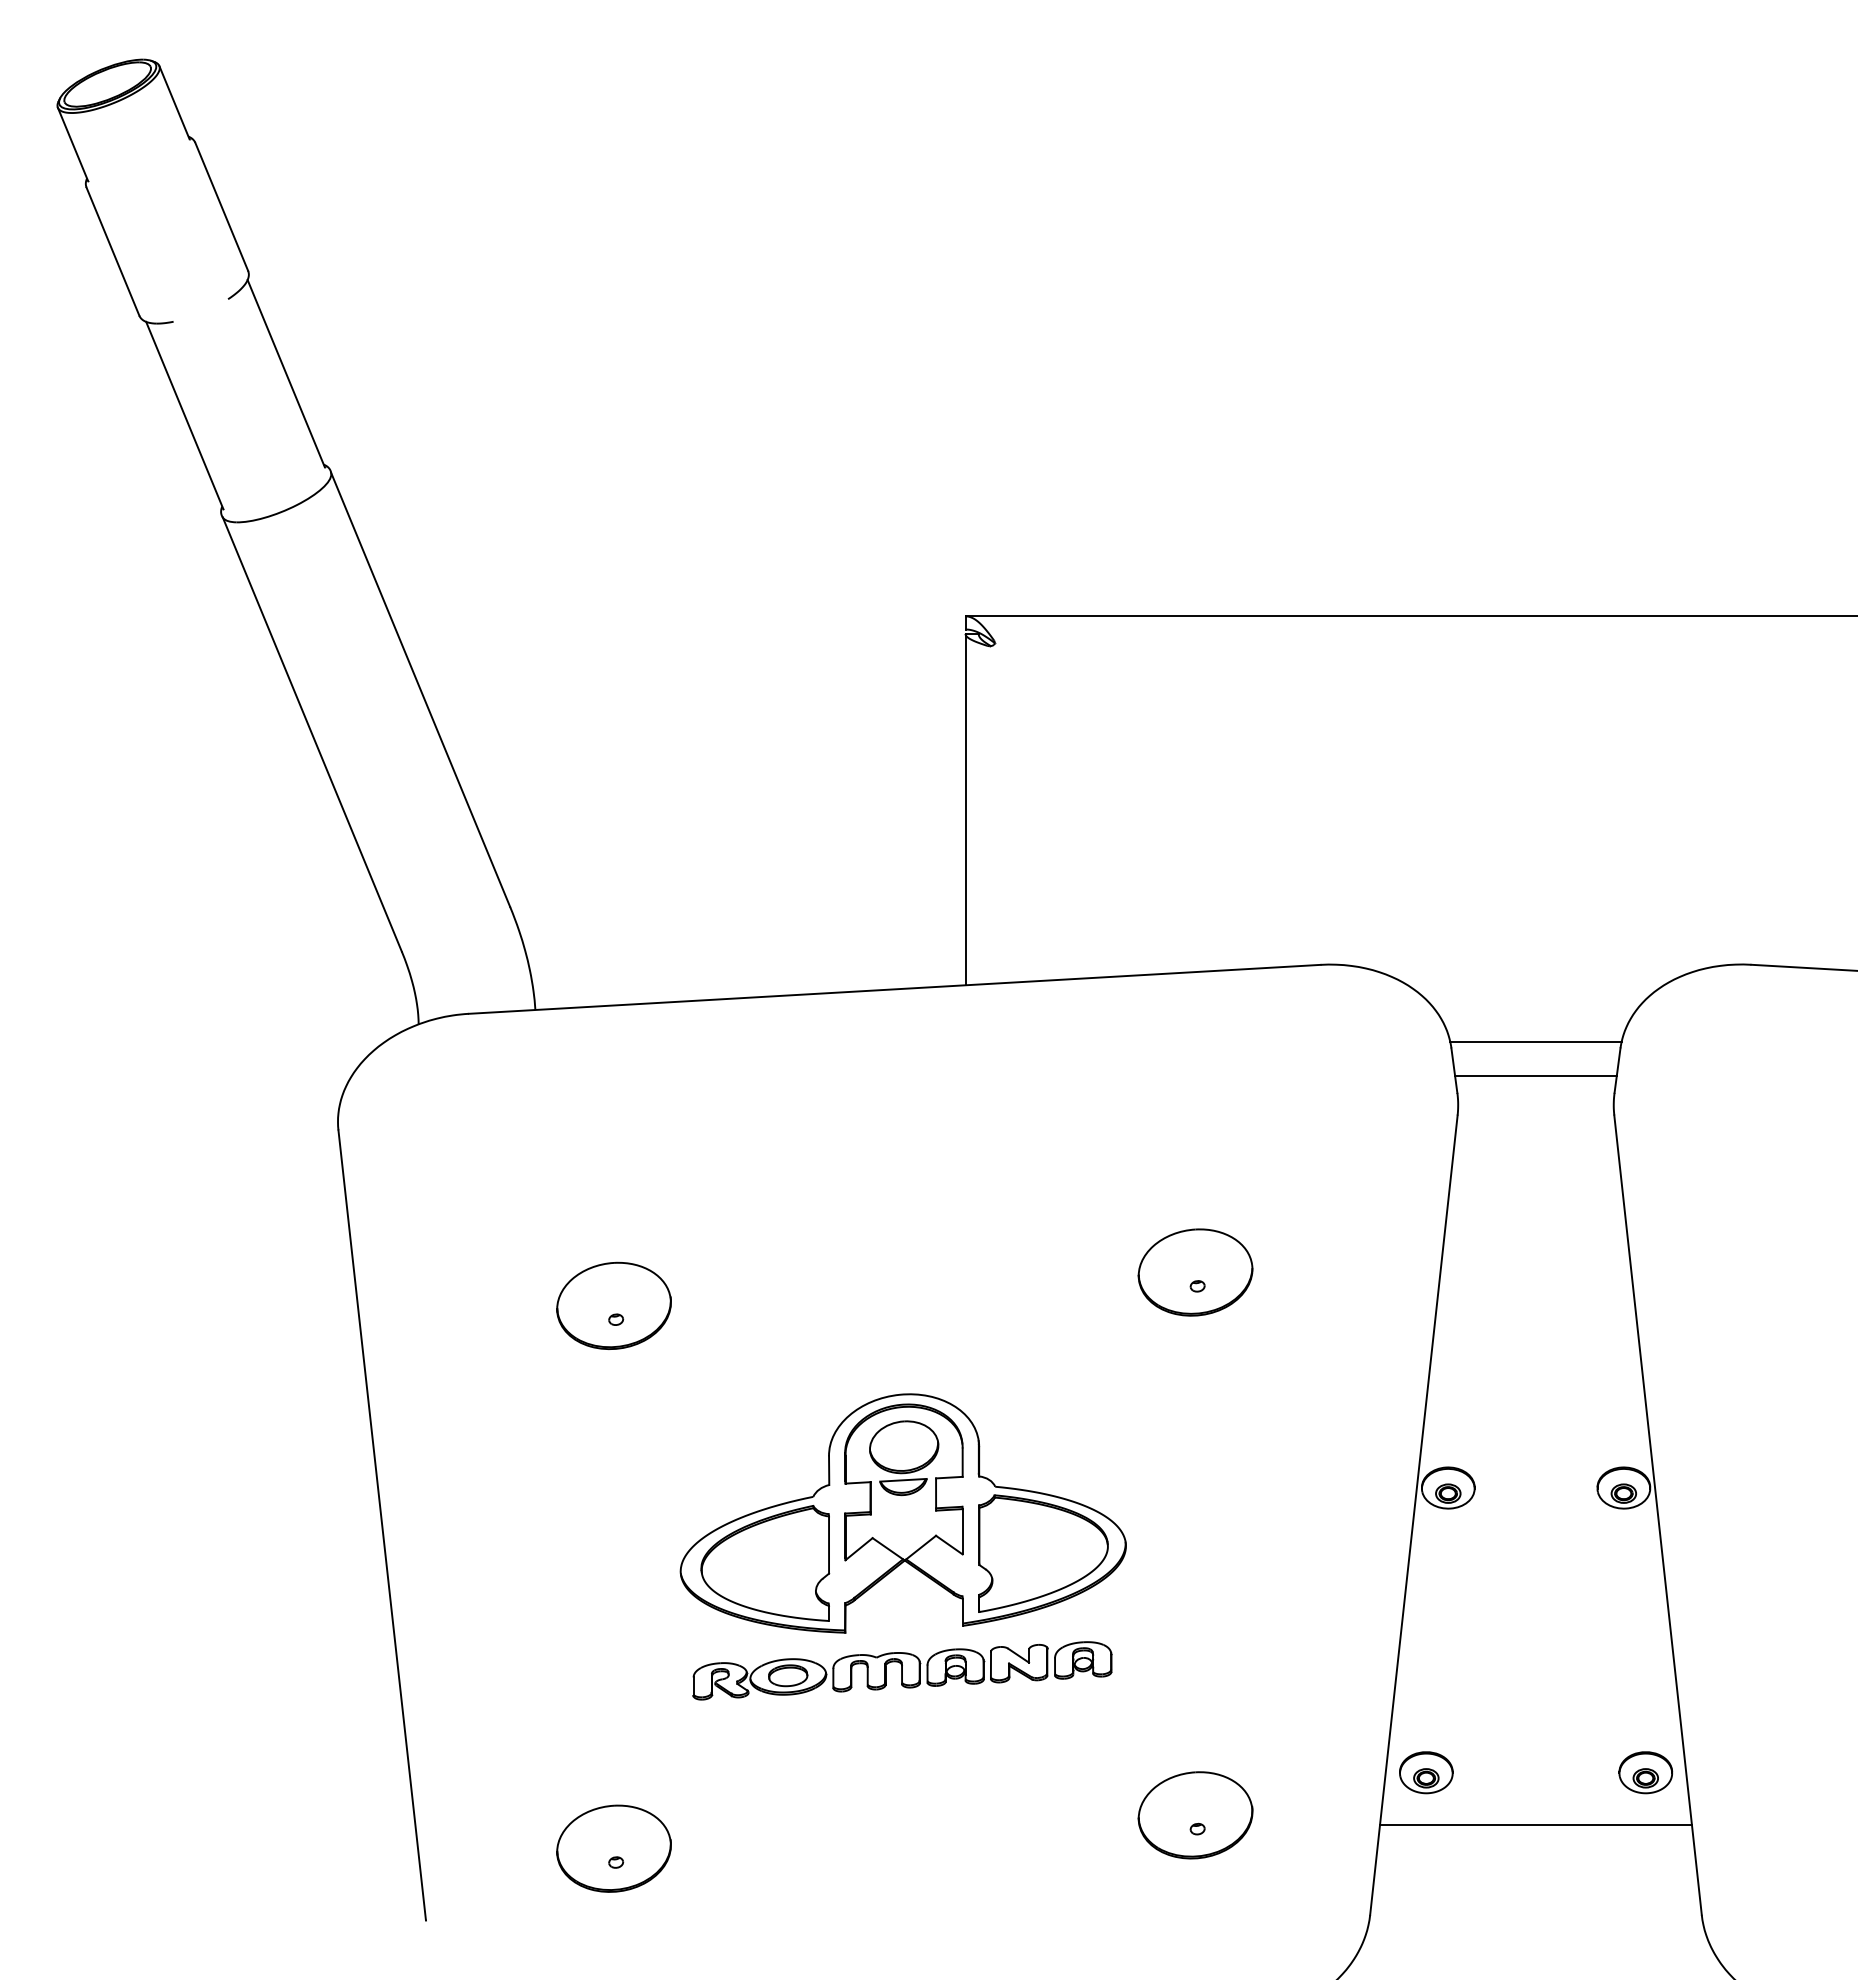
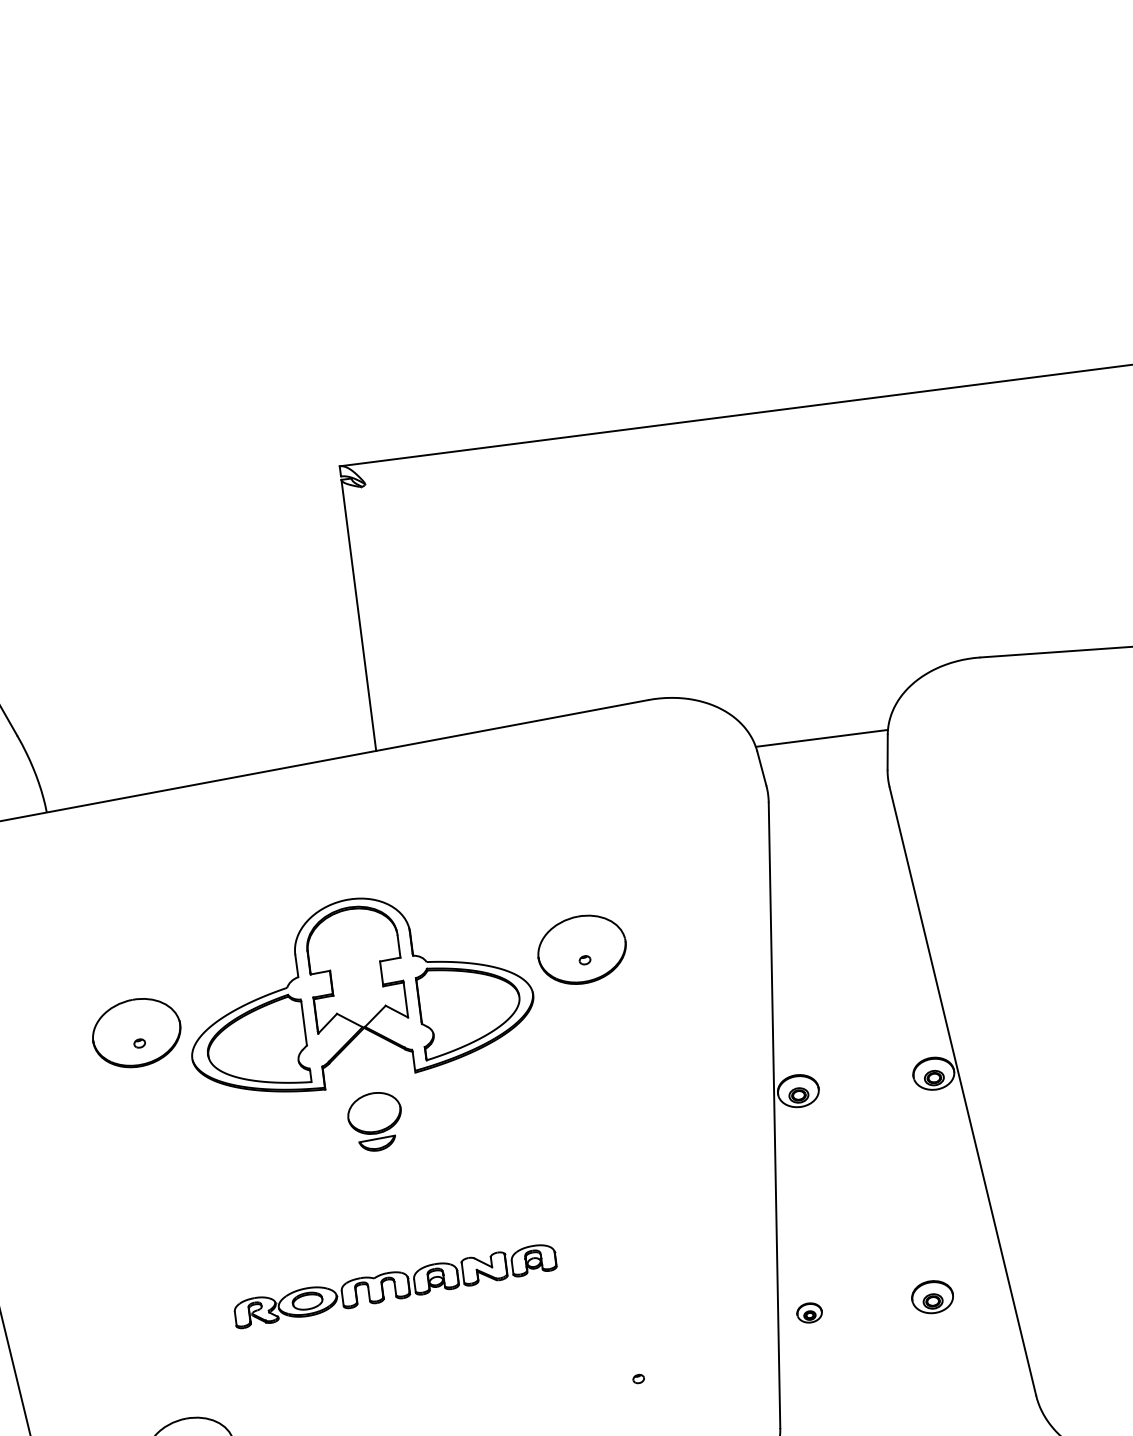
line: (1535, 1075) -> (824, 764), removed
part: (902, 1513) -> (357, 991), moved
part: (1426, 1772) -> (809, 1312), size x0.6
part: (1645, 1772) -> (932, 1297), moved
part: (1195, 1815) -> (635, 1368), removed
line: (1535, 1824) -> (898, 1342), removed

